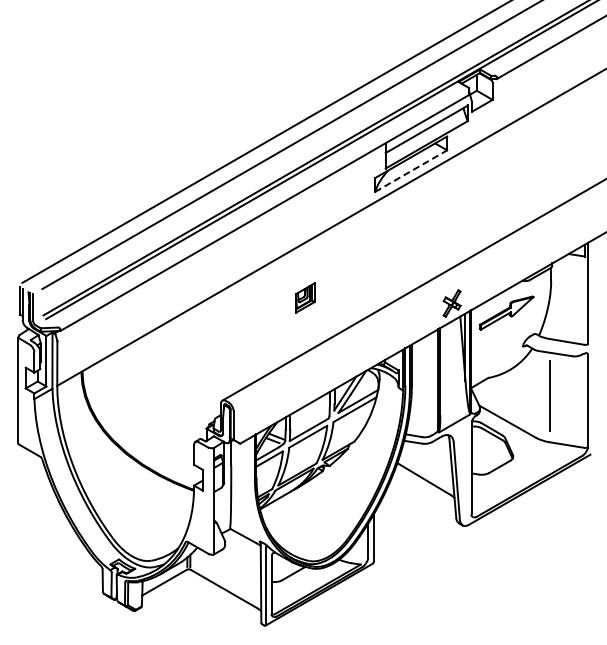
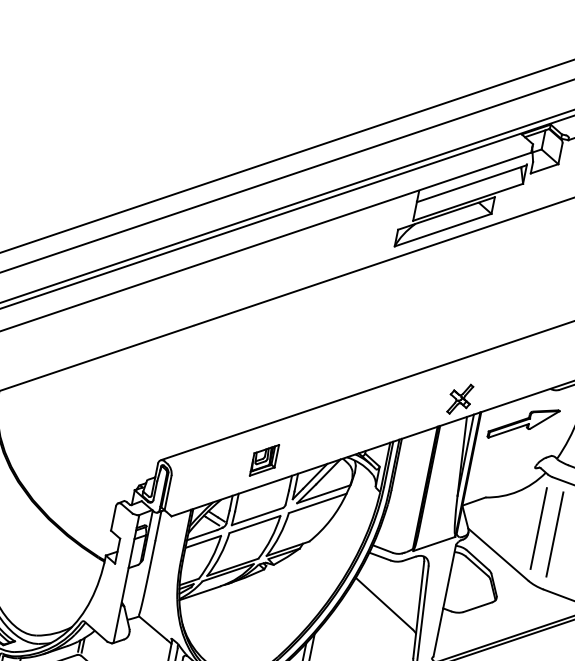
line: (411, 171) -> (443, 230), dashed -> solid
part: (305, 297) -> (264, 459), moved
line: (535, 393) -> (538, 527), added

